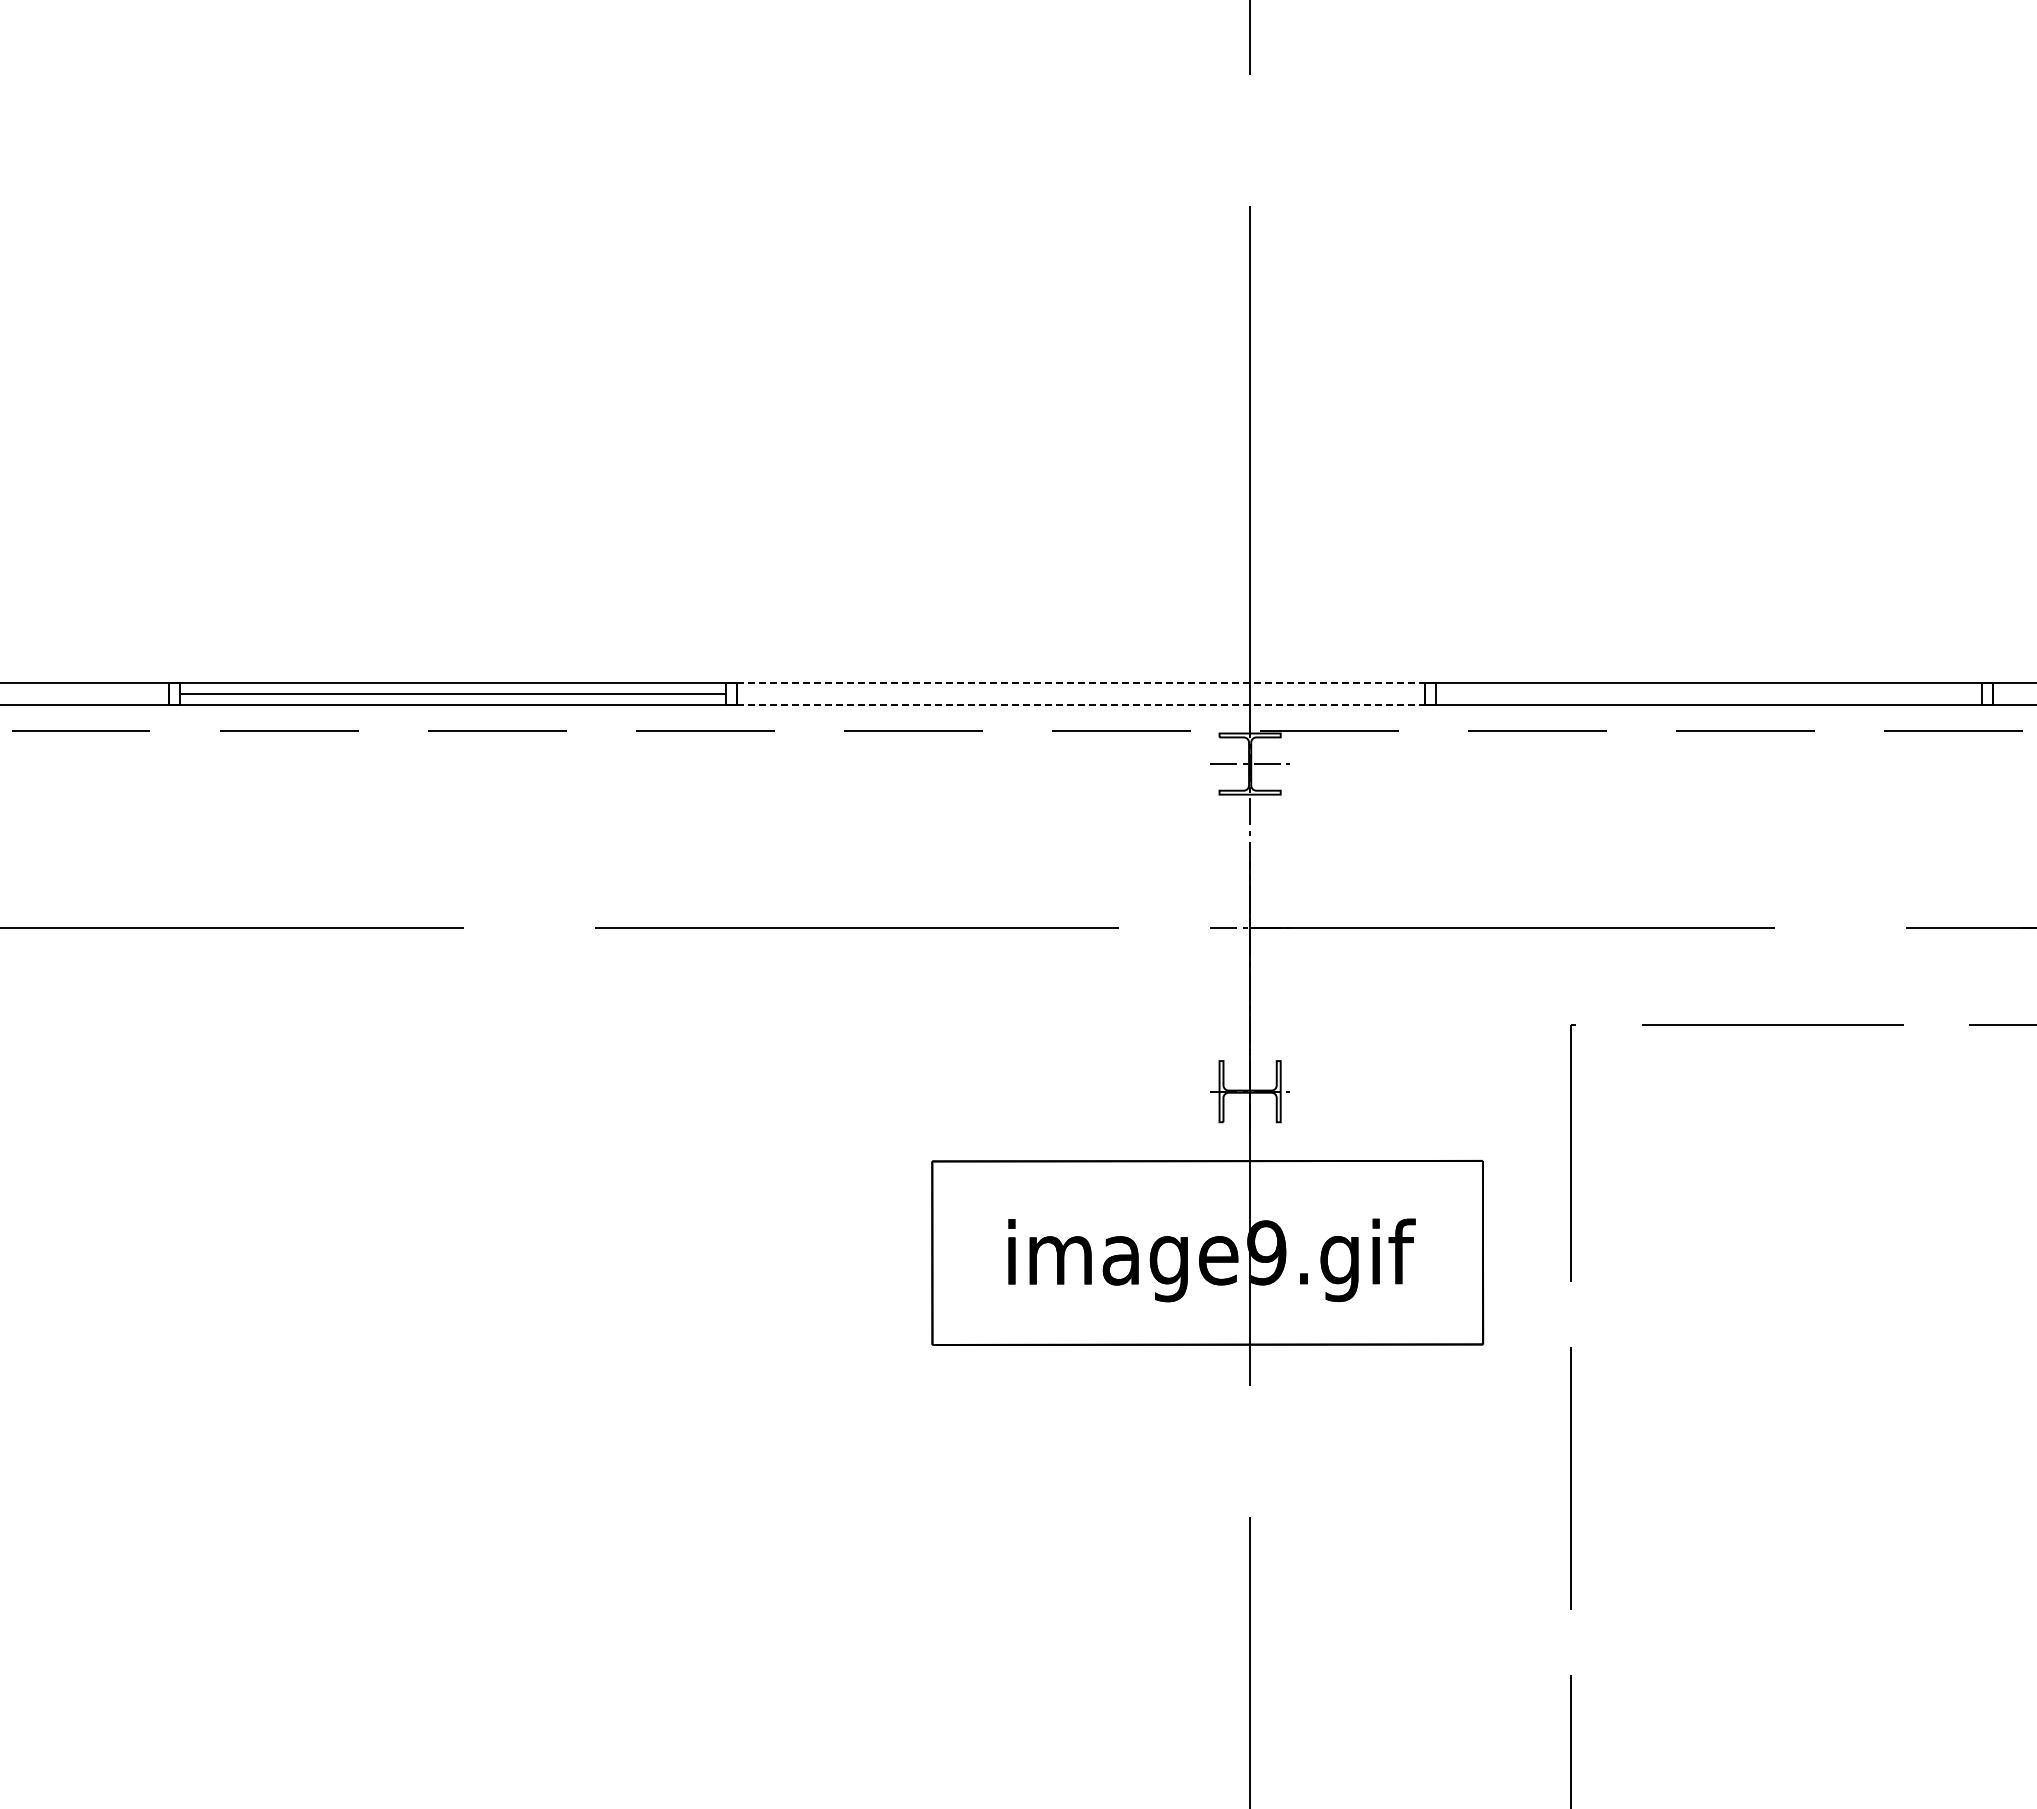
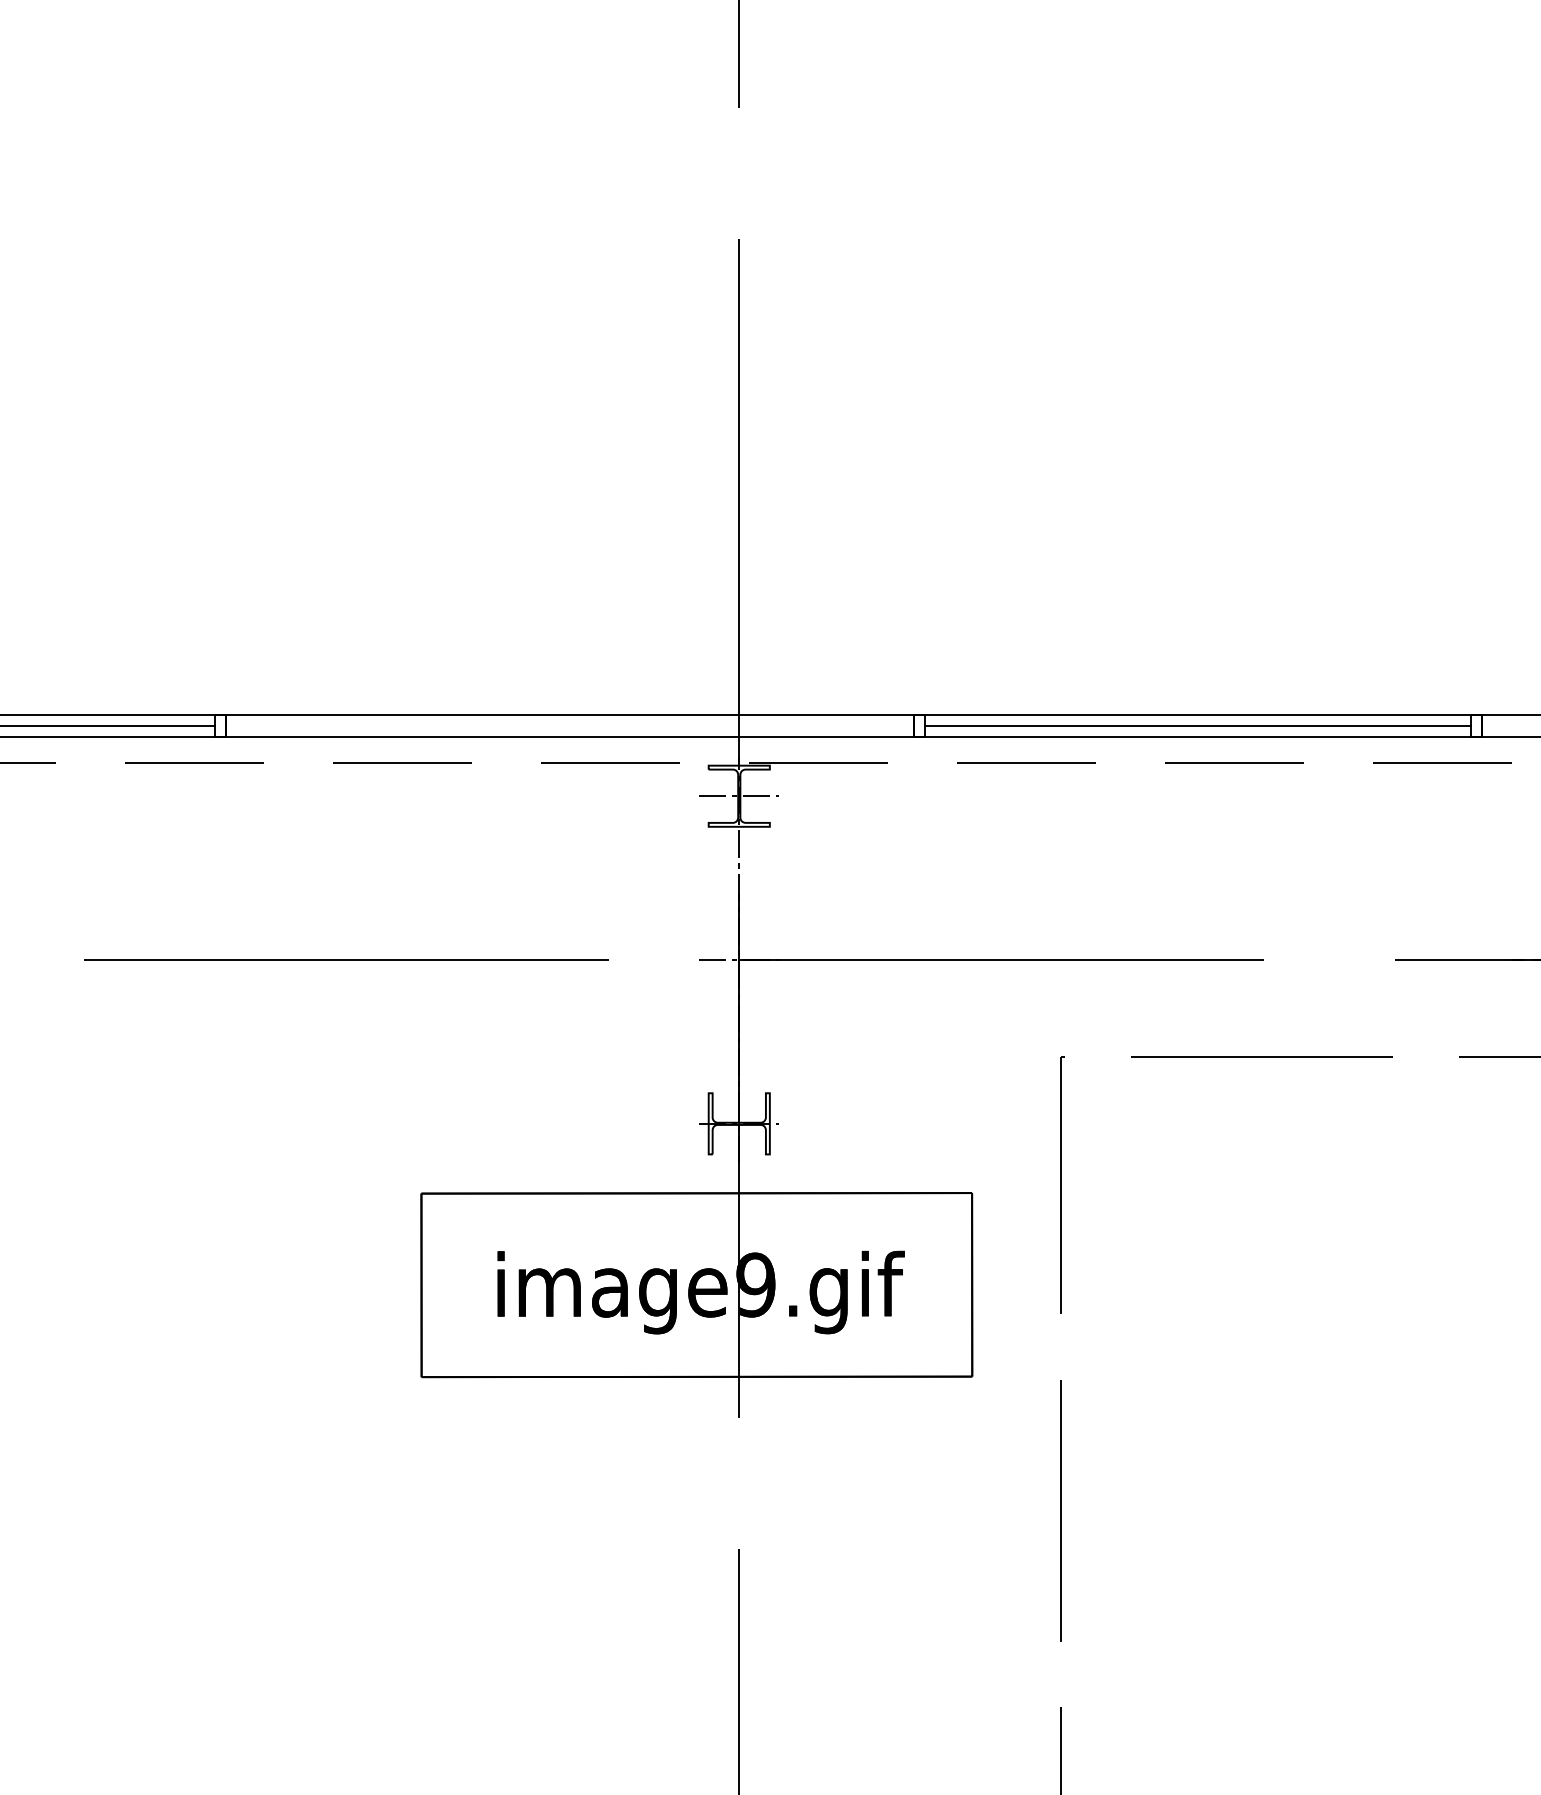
line: (1080, 683) -> (569, 715), dashed -> solid
line: (1708, 694) -> (1197, 726), added
line: (1080, 705) -> (569, 737), dashed -> solid

